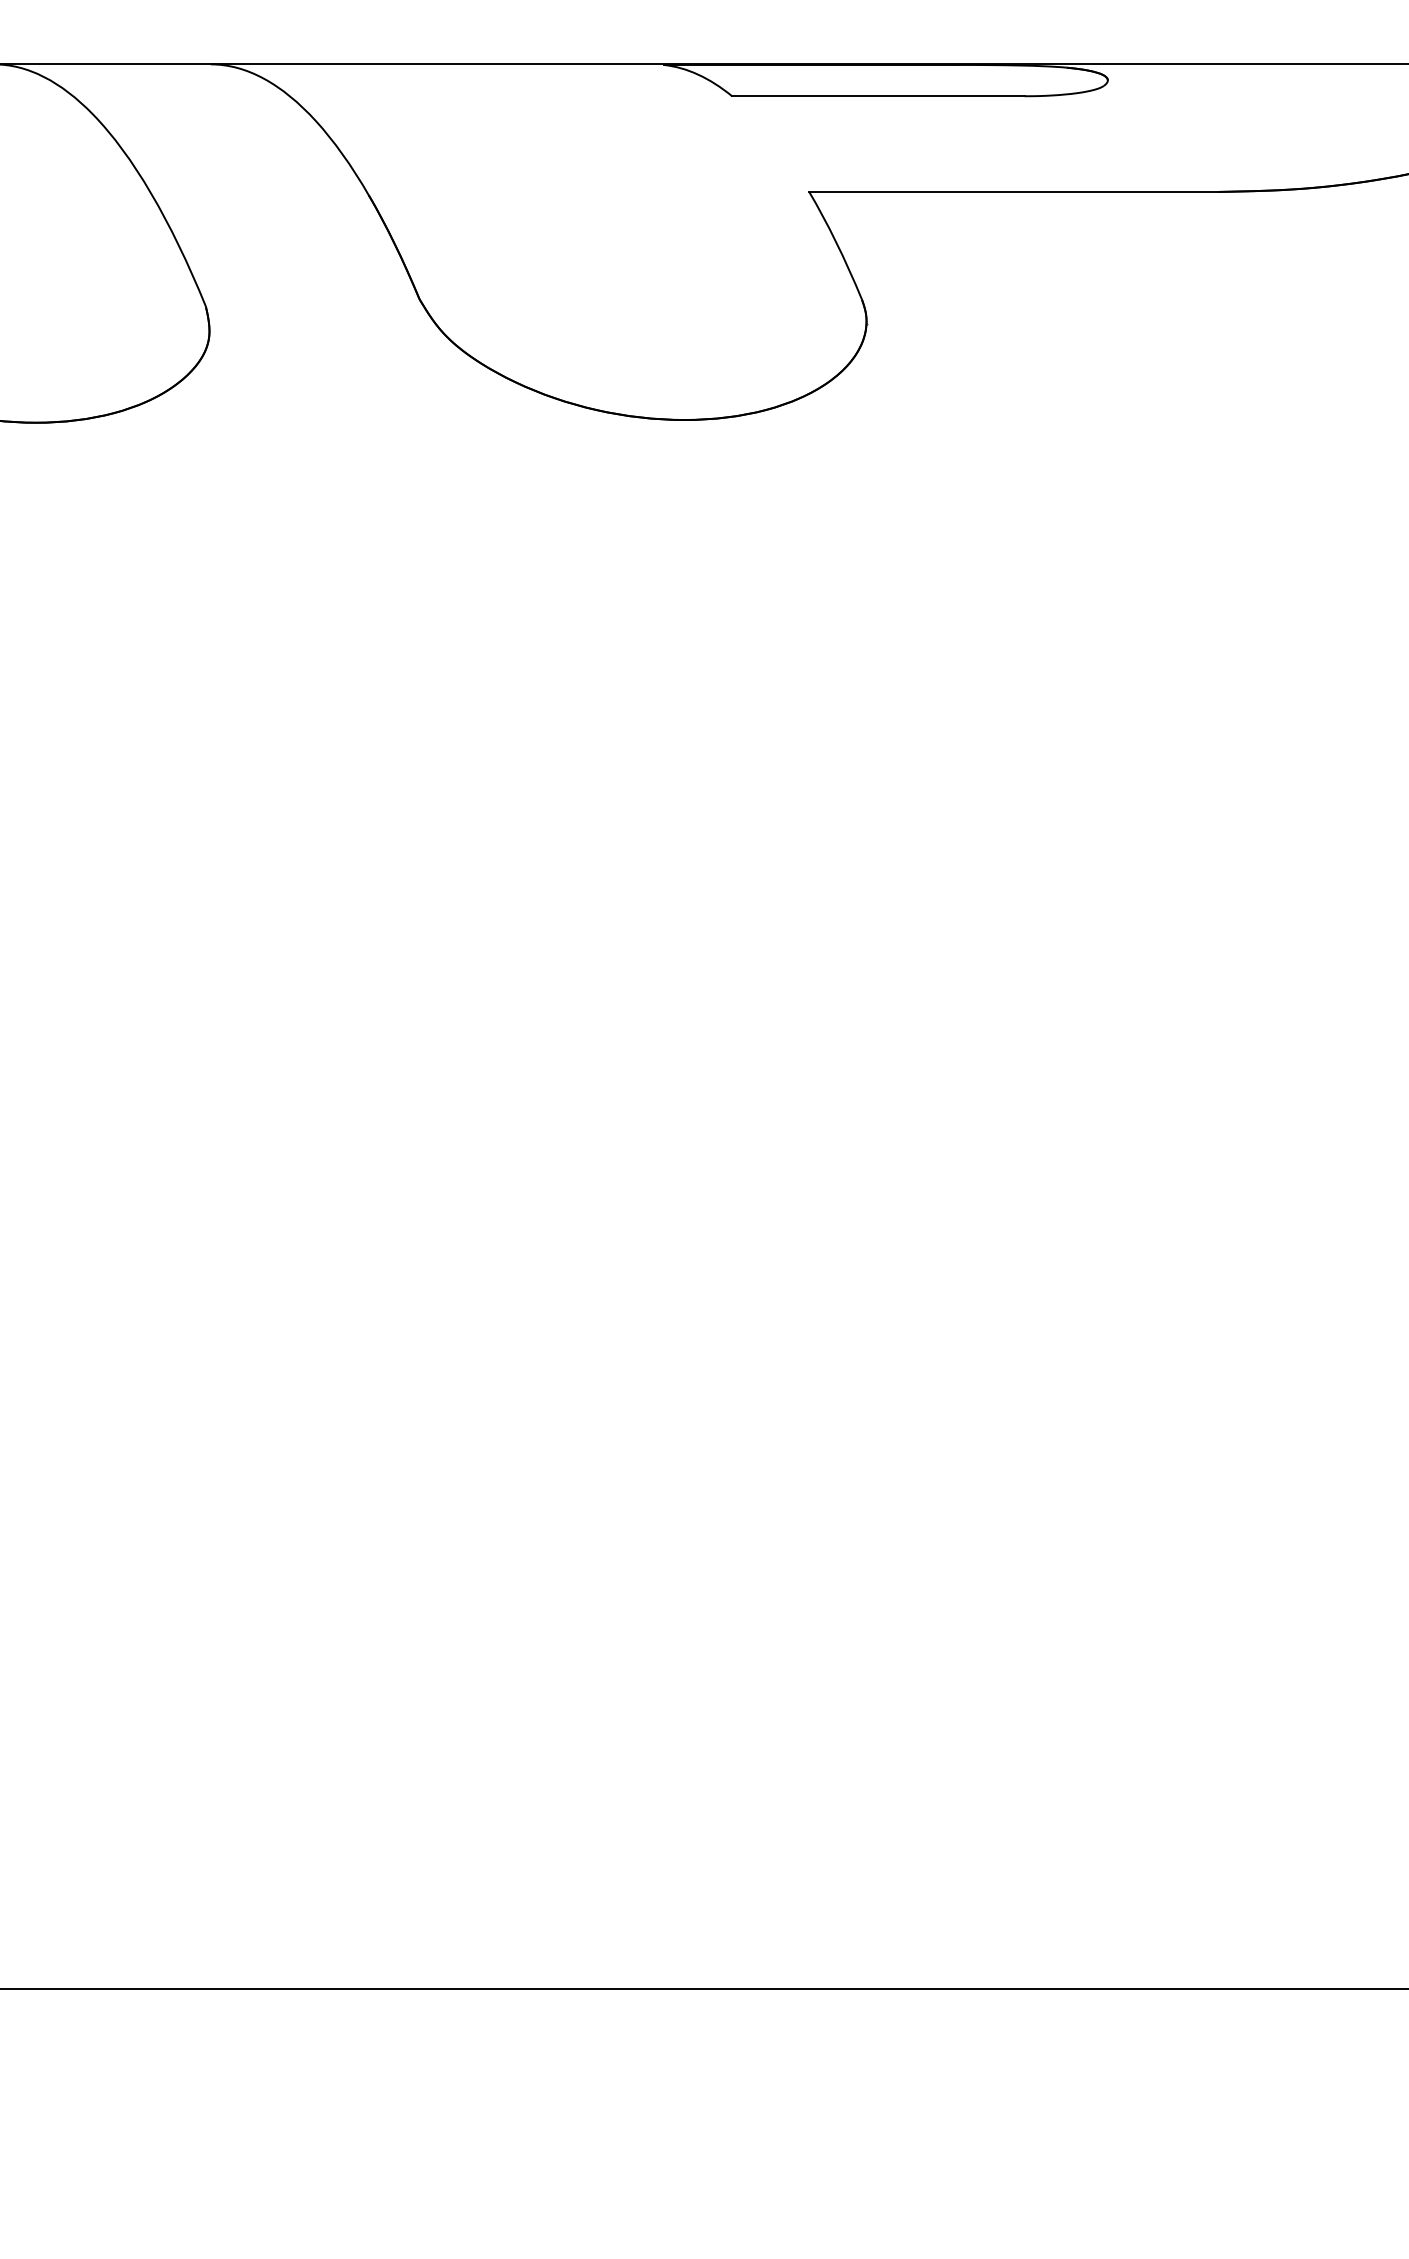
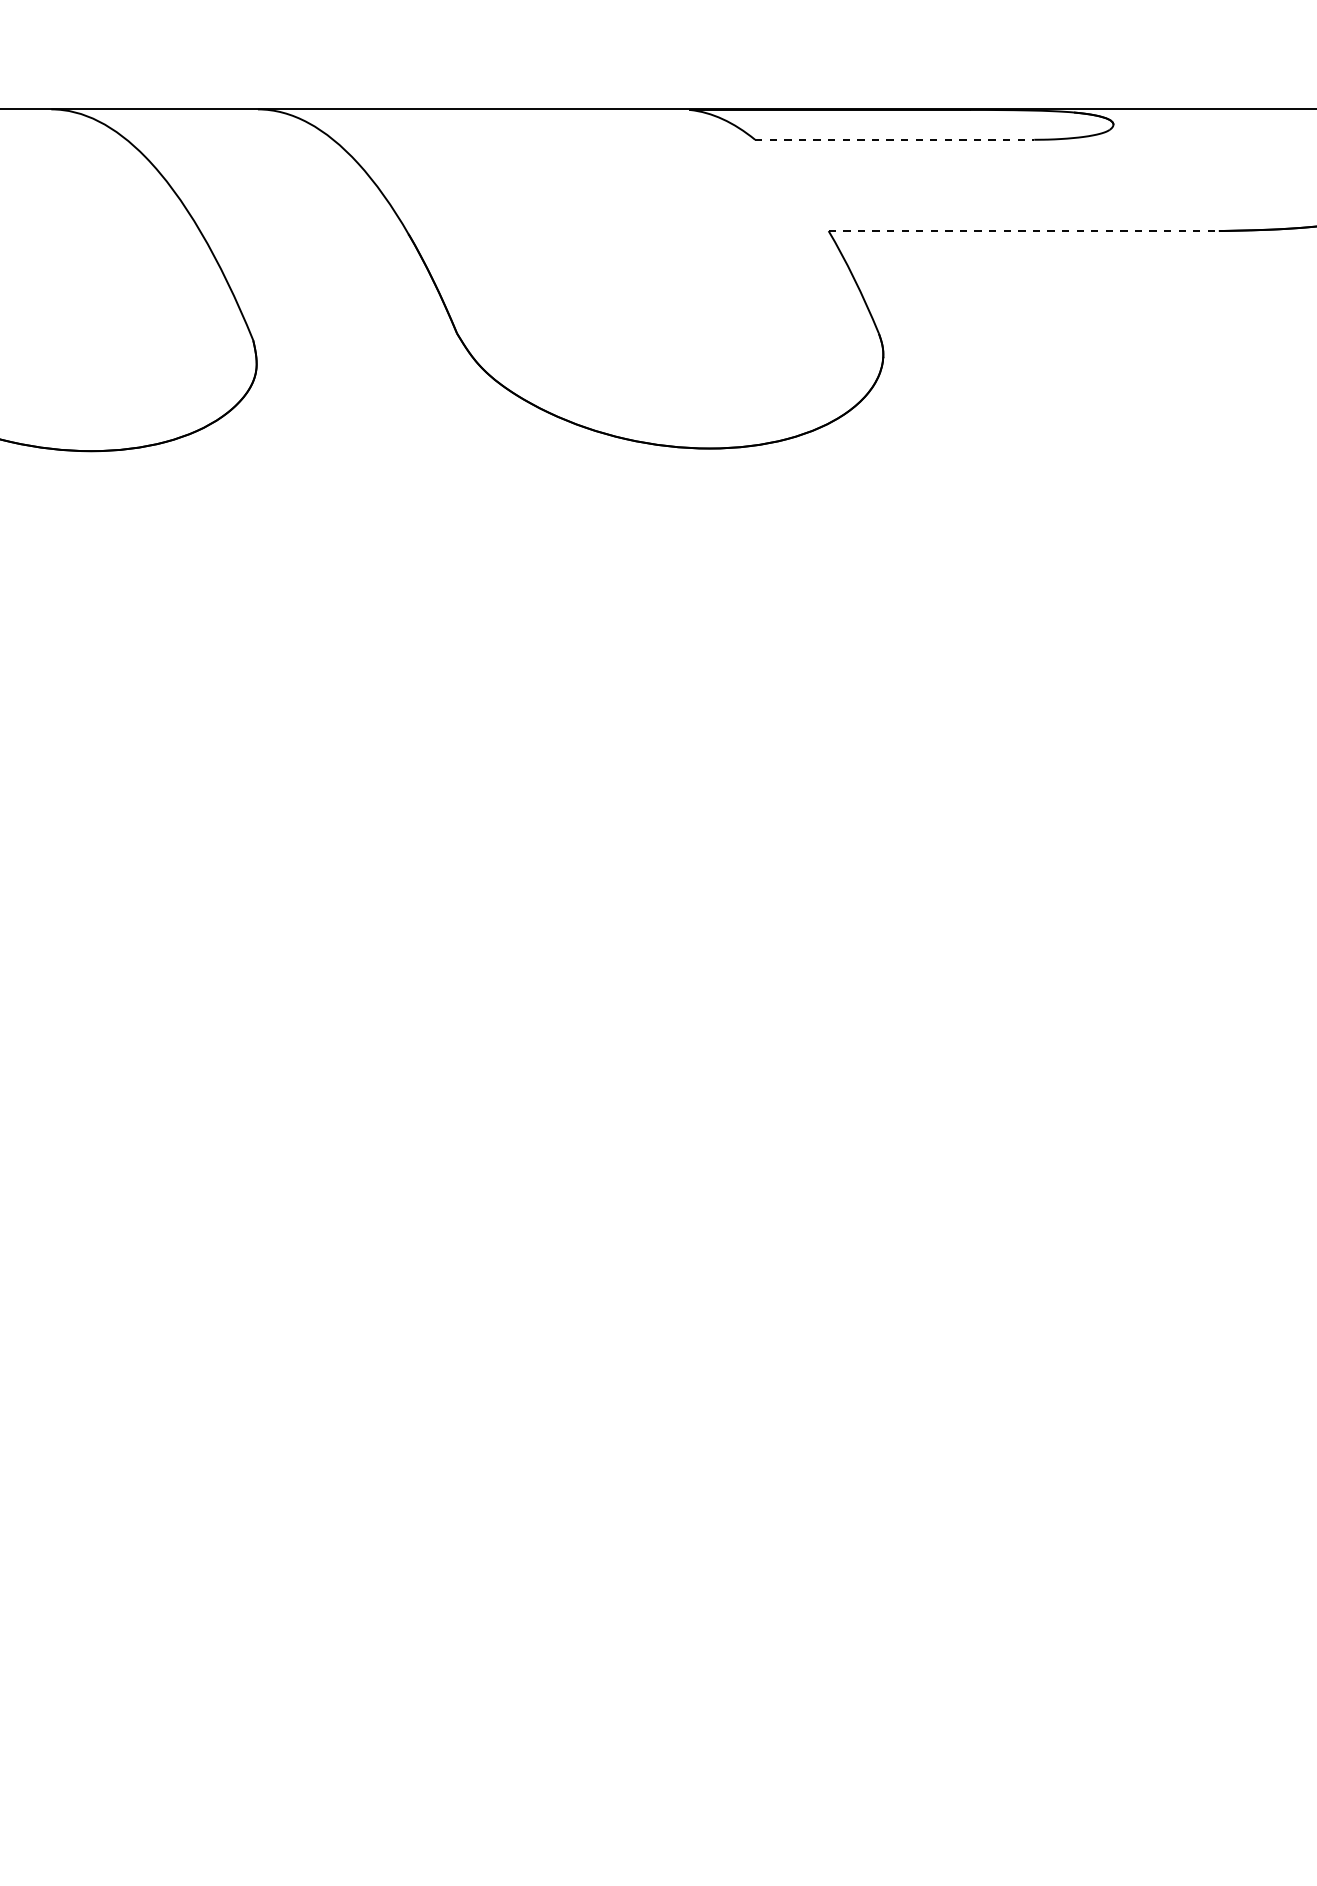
line: (878, 96) -> (894, 140), solid -> dashed
line: (1013, 191) -> (1023, 230), solid -> dashed

